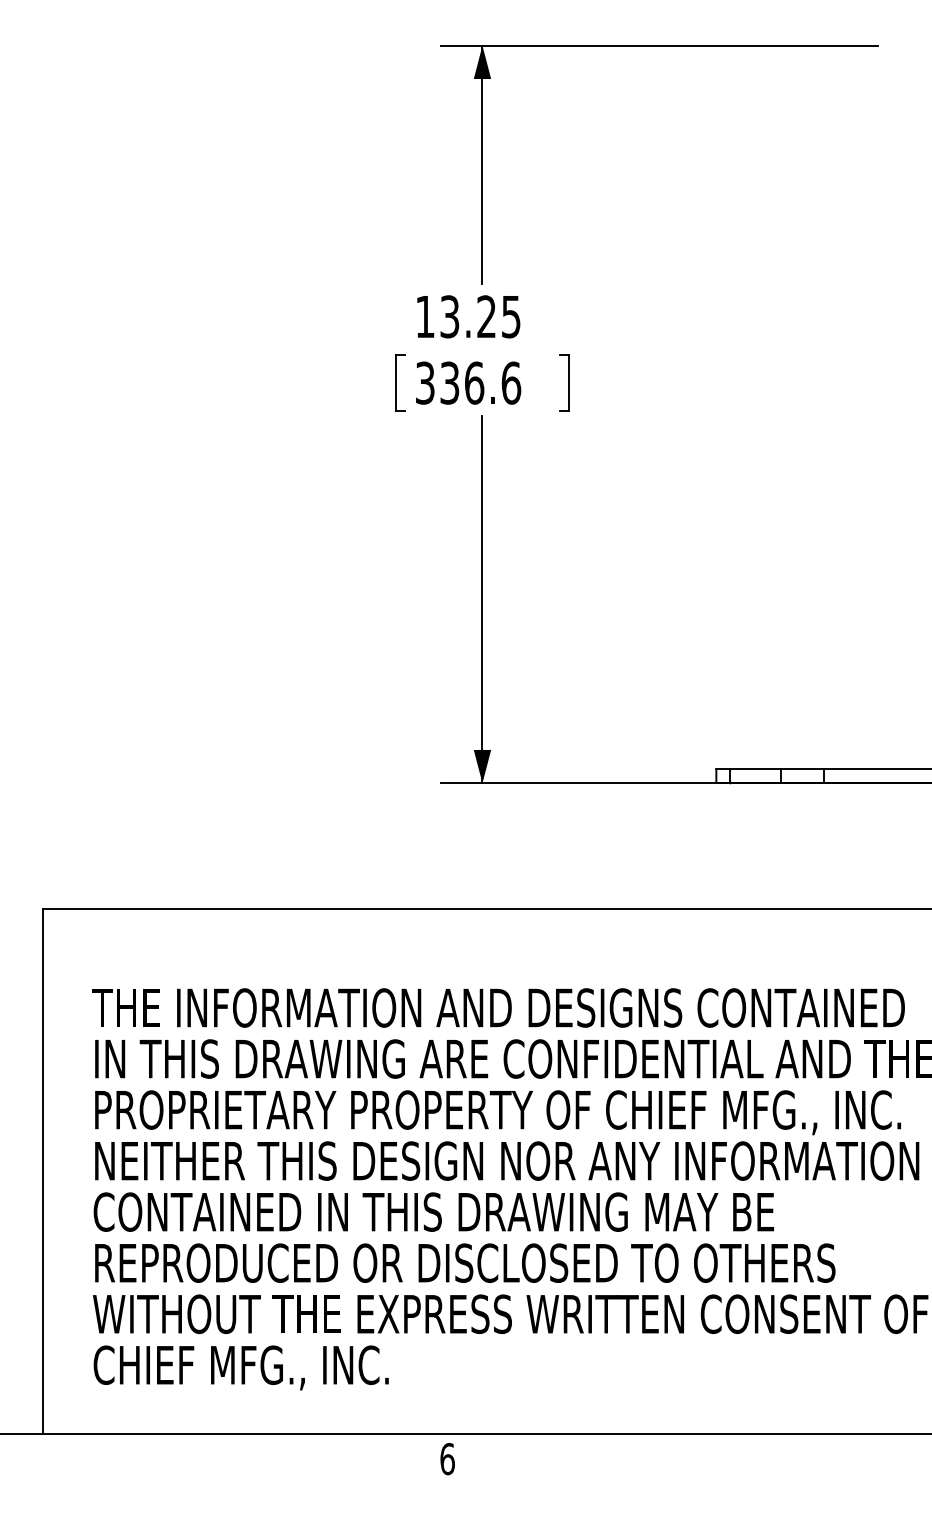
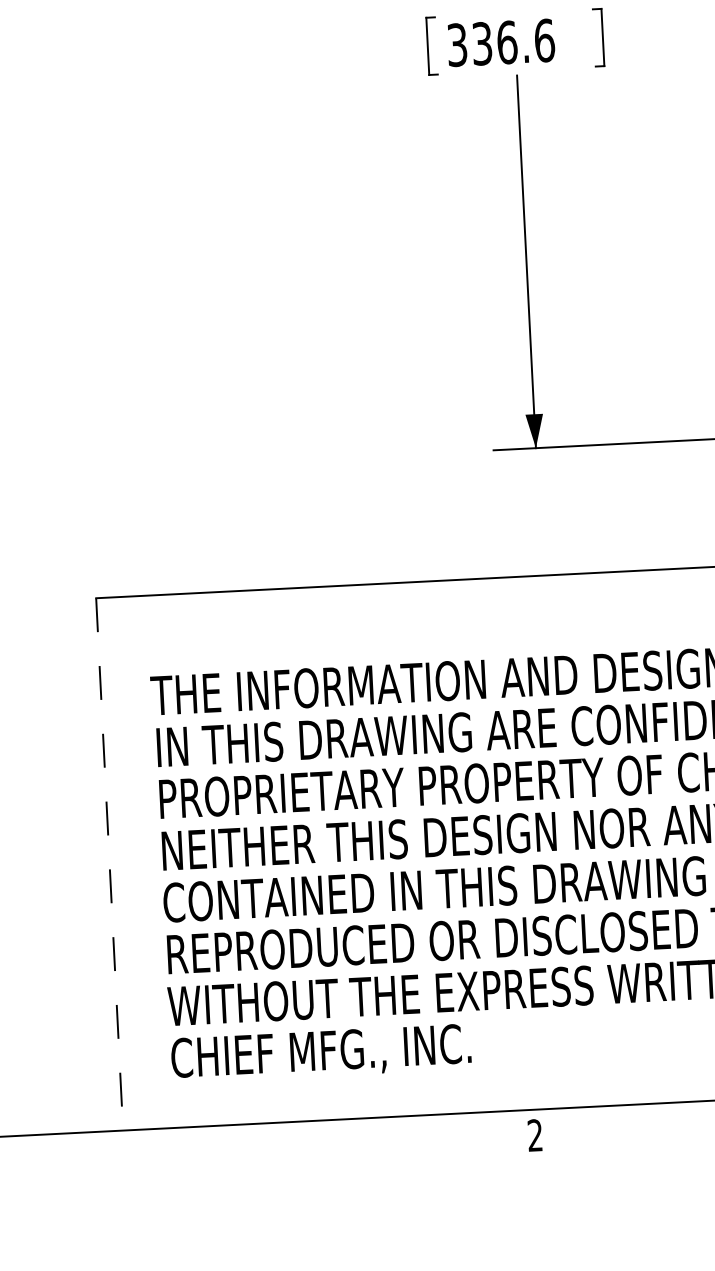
line: (42, 1171) -> (109, 864), solid -> dashed
text: (447, 1459) -> (535, 1135), 6 -> 2

